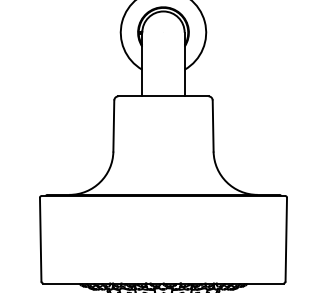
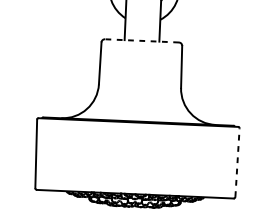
line: (163, 96) -> (141, 40), solid -> dashed
line: (286, 239) -> (237, 162), solid -> dashed

